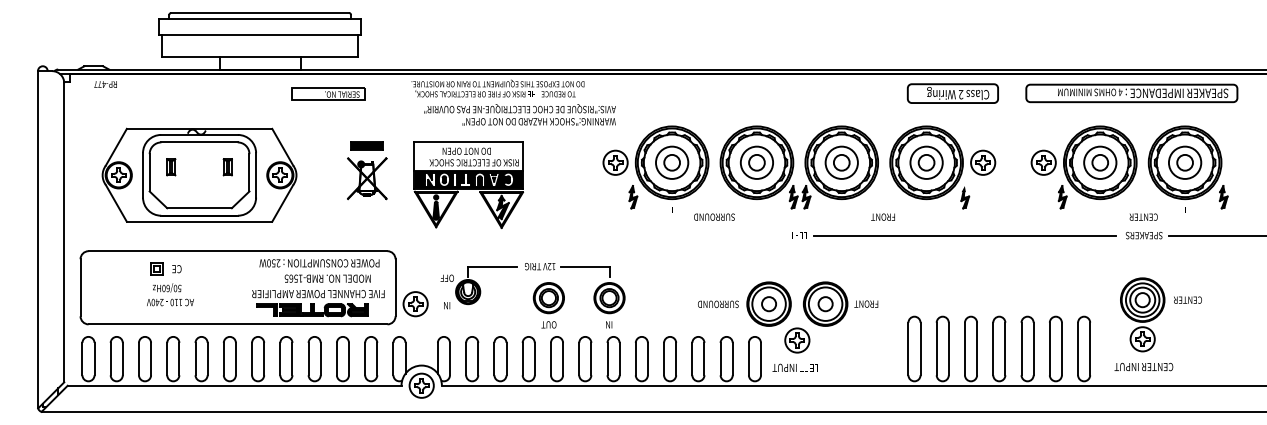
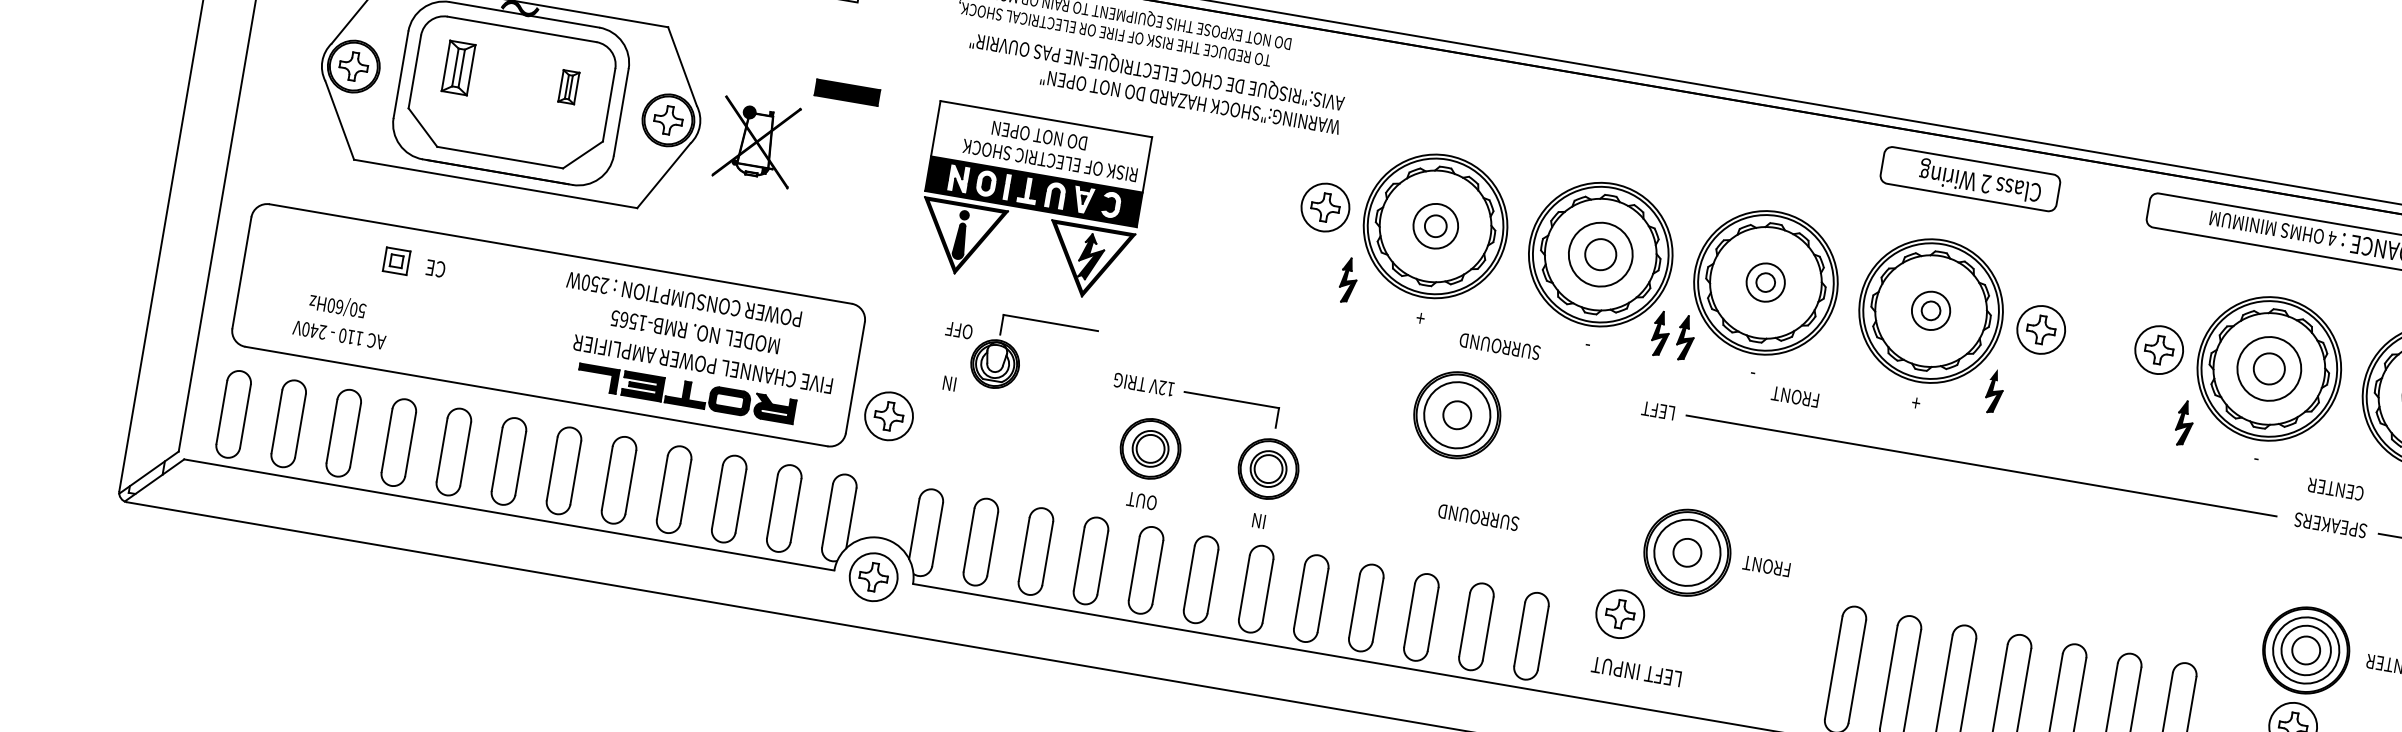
part: (952, 93) -> (1969, 178), moved
part: (672, 162) -> (1436, 225), size x0.7
part: (841, 162) -> (1765, 282), size x0.6
part: (926, 162) -> (1930, 310), size x0.6
part: (171, 167) -> (459, 68), size x1.6
part: (367, 178) -> (757, 141), moved
text: (882, 216) -> (1794, 395), moved
text: (319, 270) -> (681, 313), moved
part: (478, 287) -> (1016, 358), moved
text: (170, 294) -> (342, 319), moved
part: (768, 303) -> (1456, 413), moved
text: (794, 367) -> (1634, 670), moved

